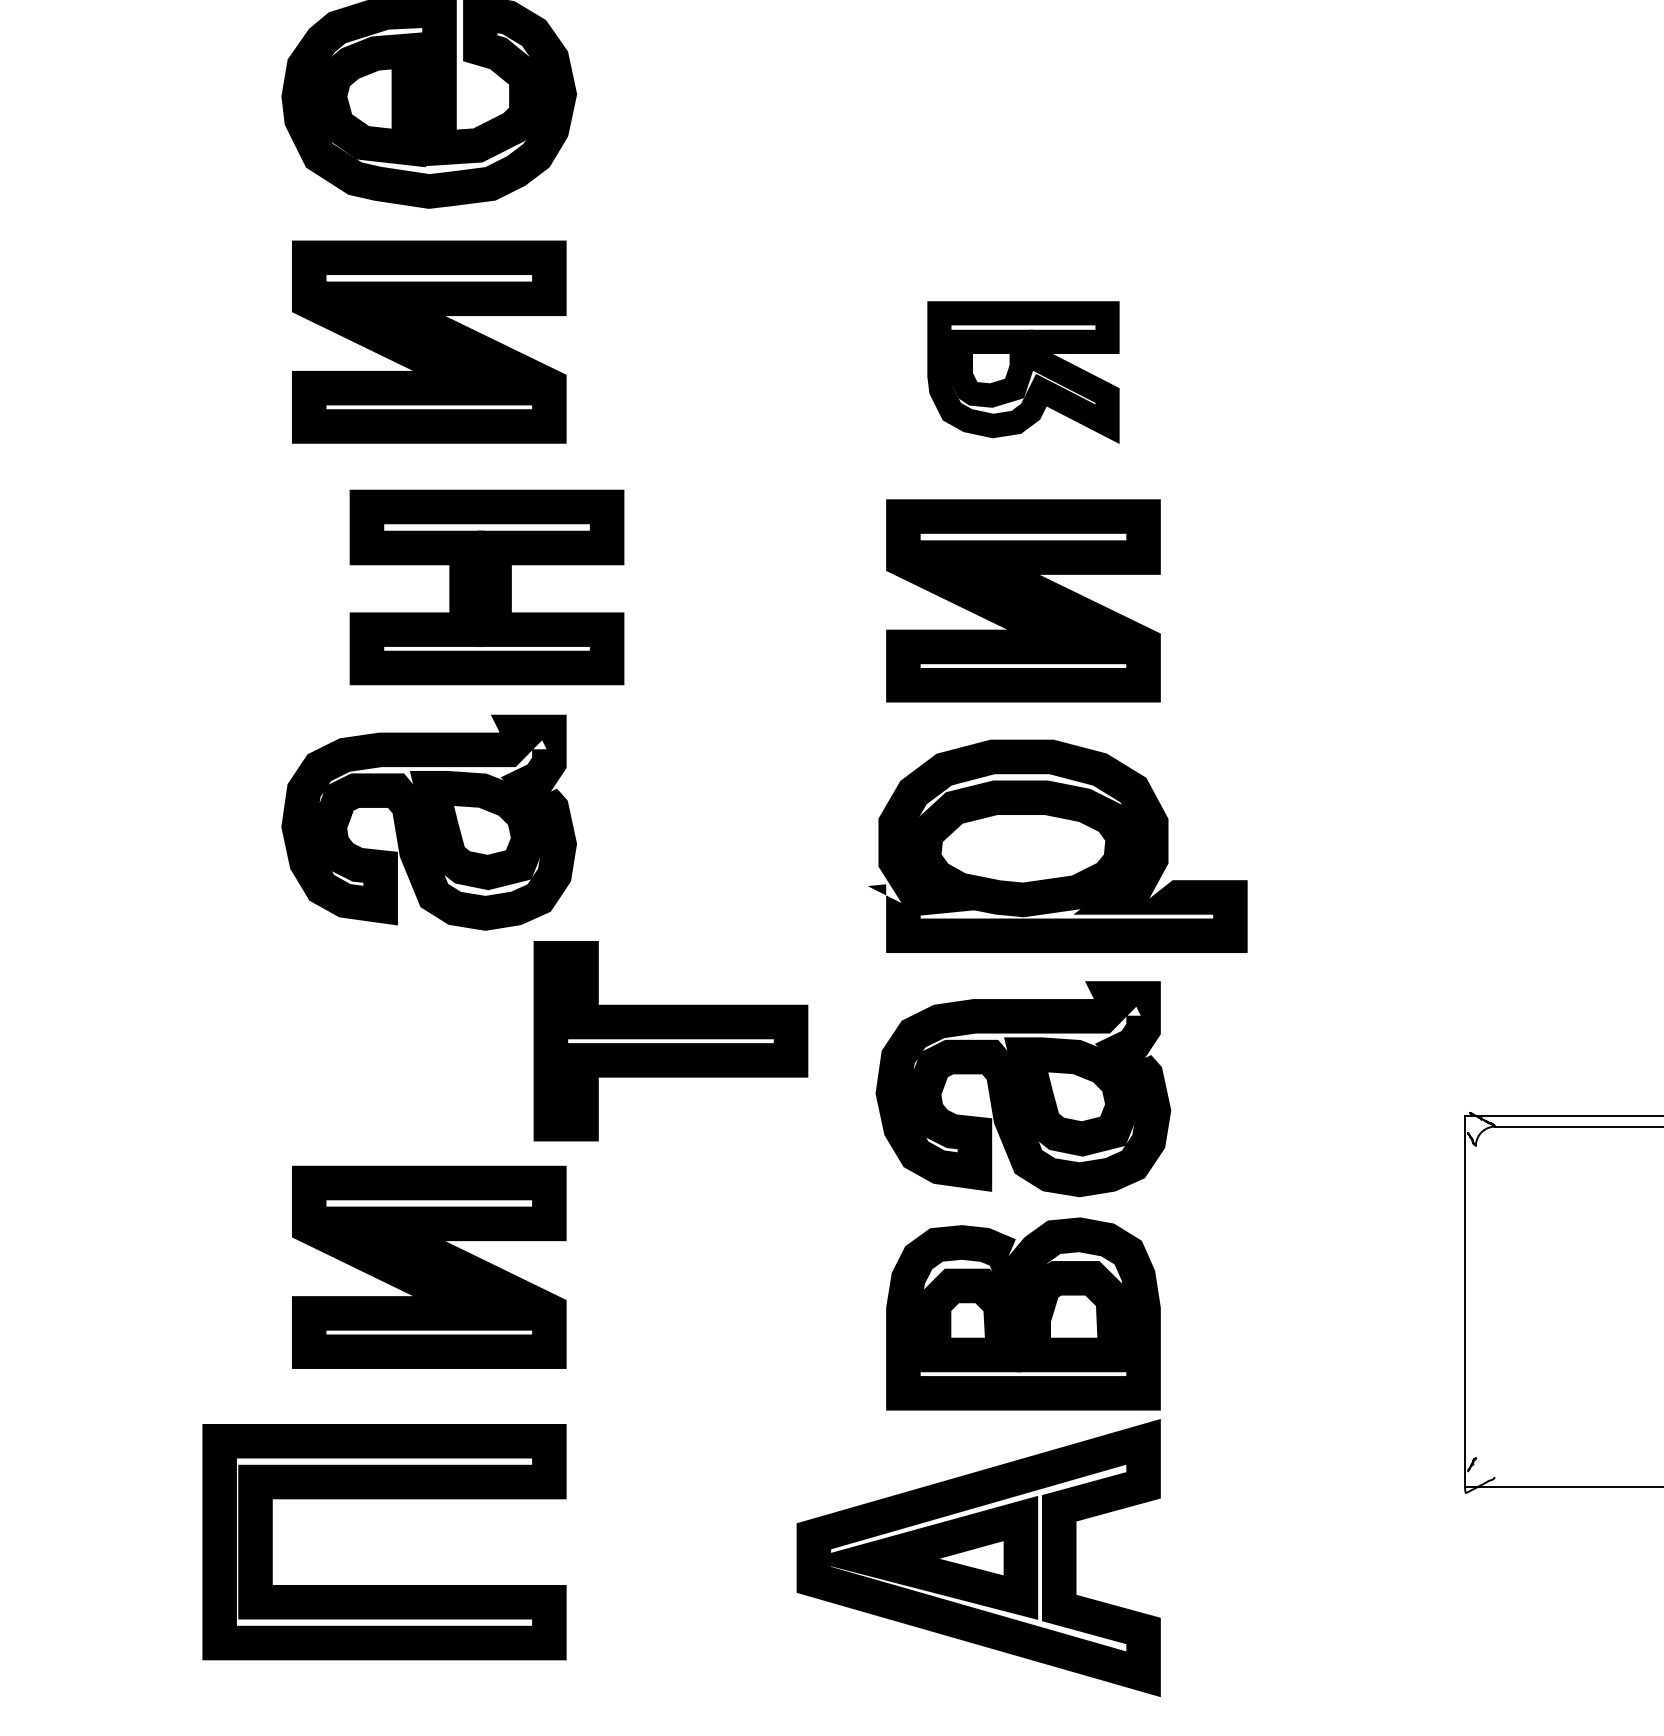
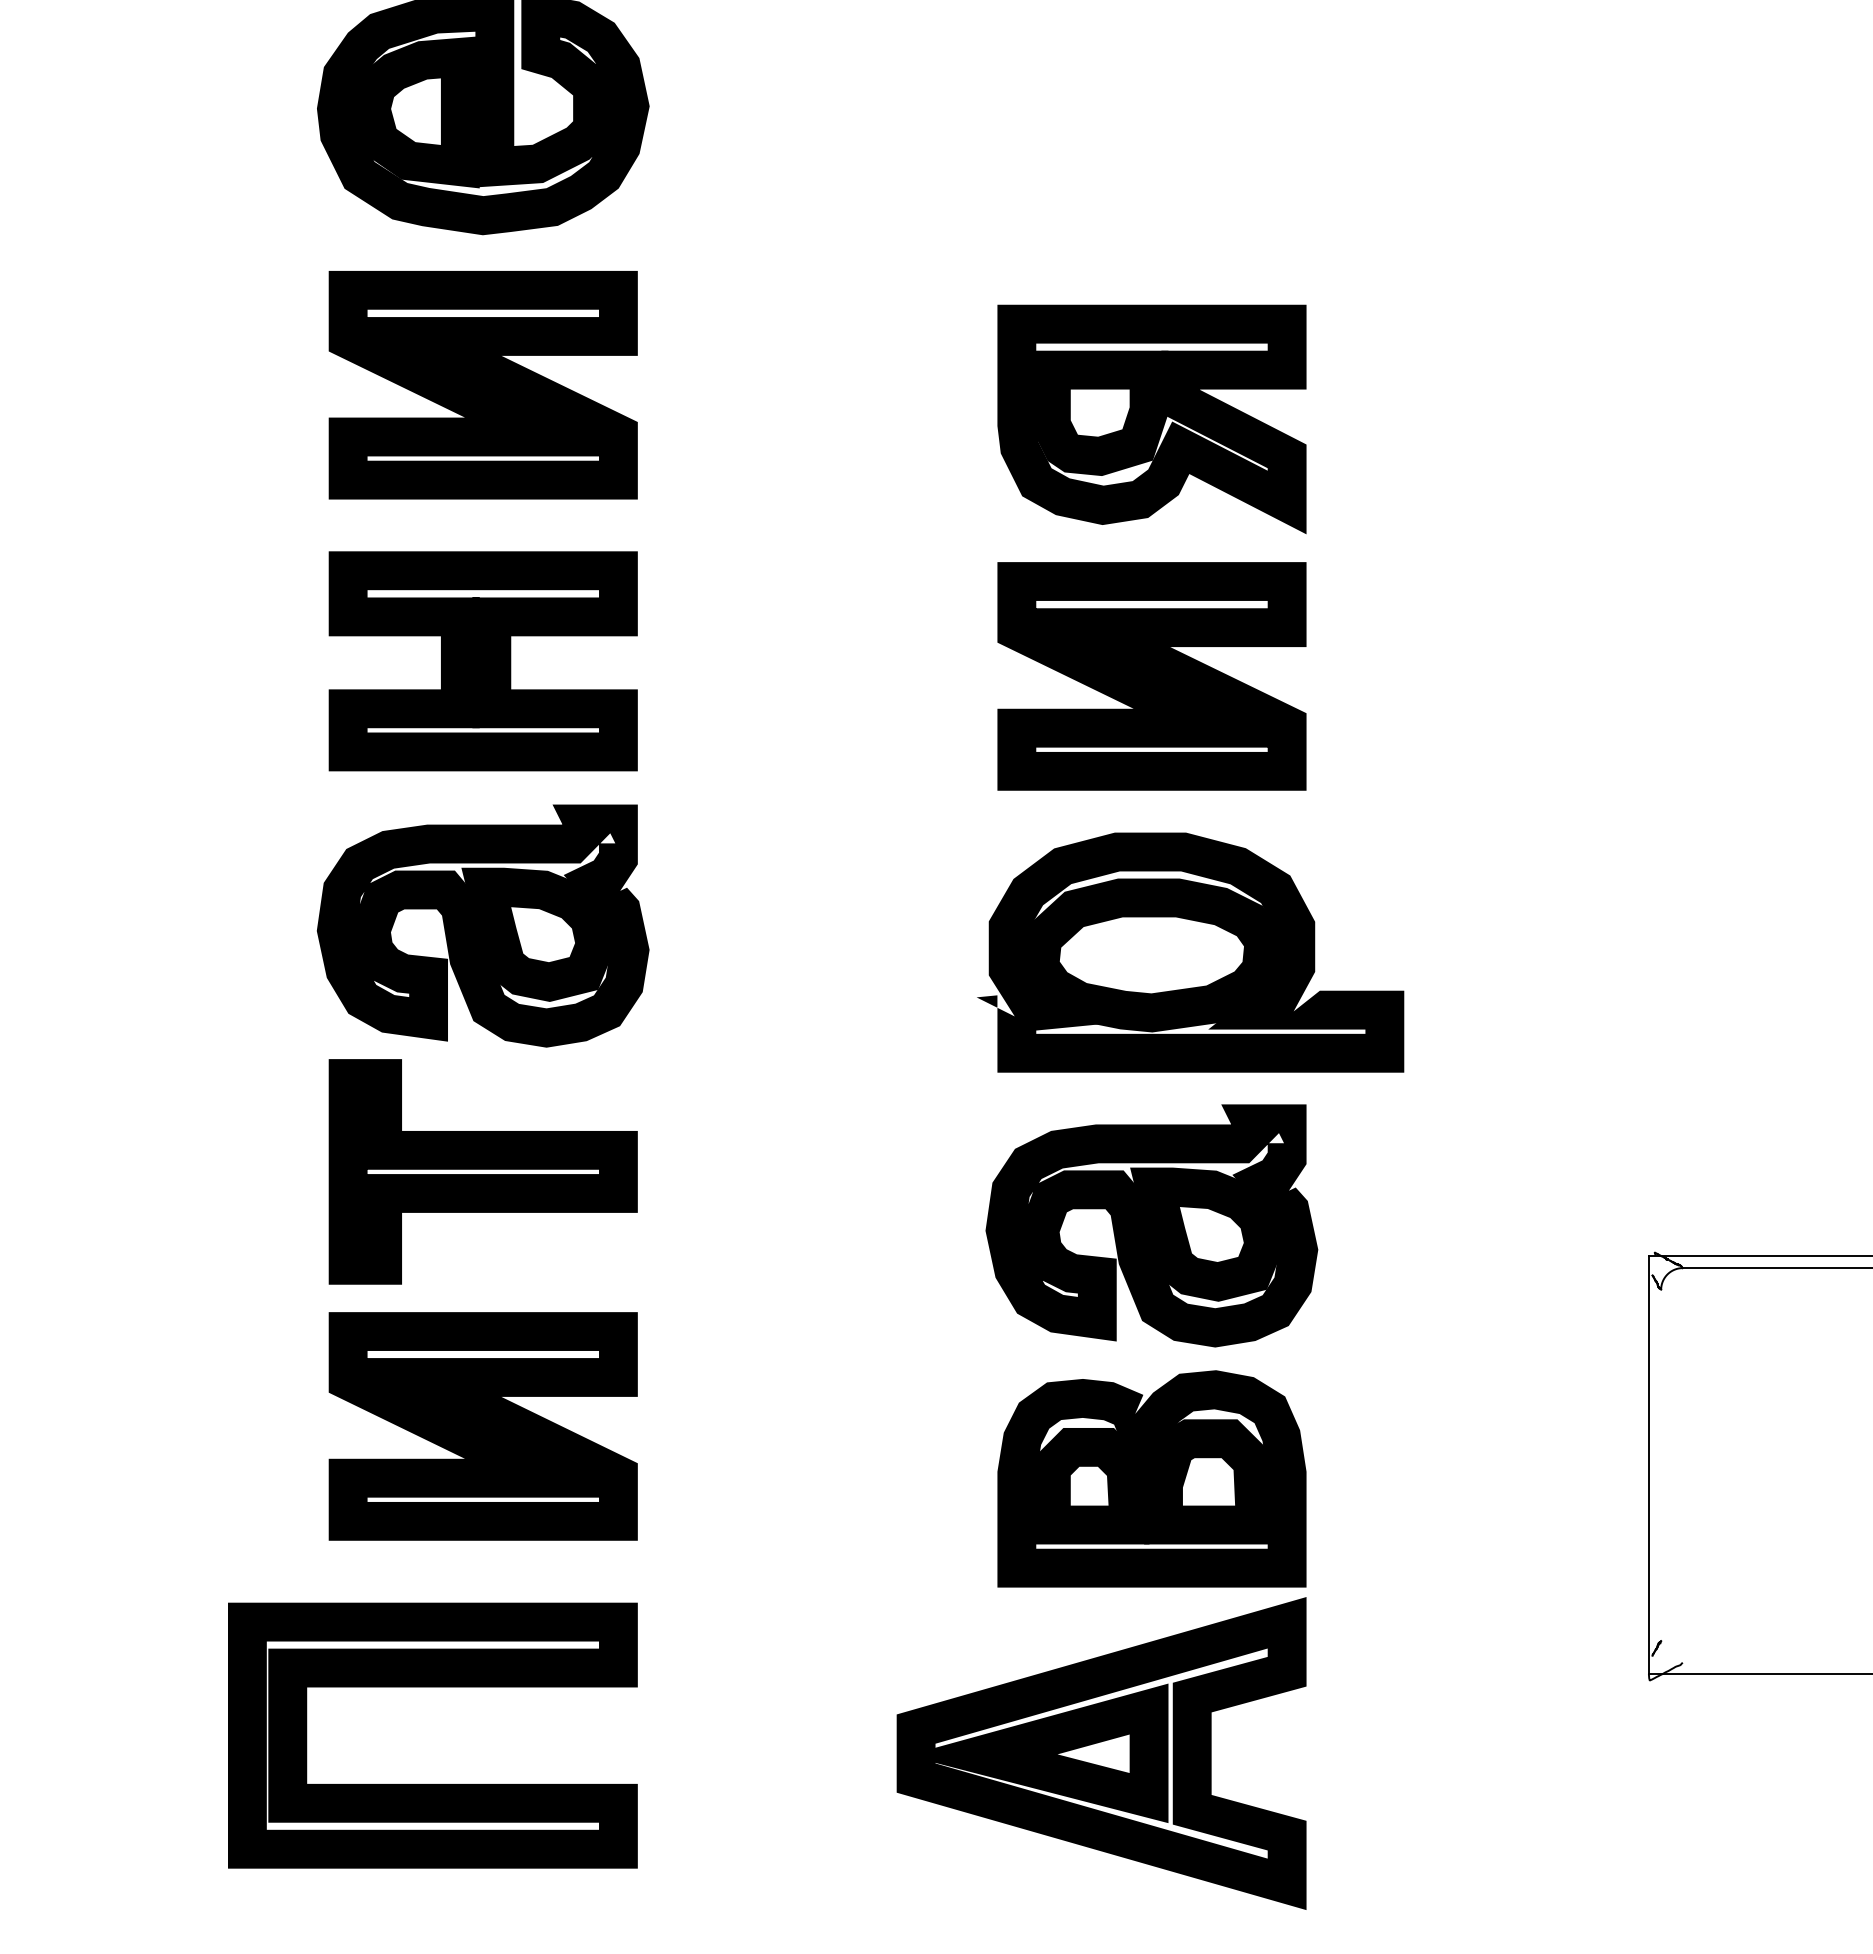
part: (1023, 372) -> (1151, 419), size x1.43
part: (486, 587) -> (482, 661), moved
part: (670, 1040) -> (482, 1171), moved

